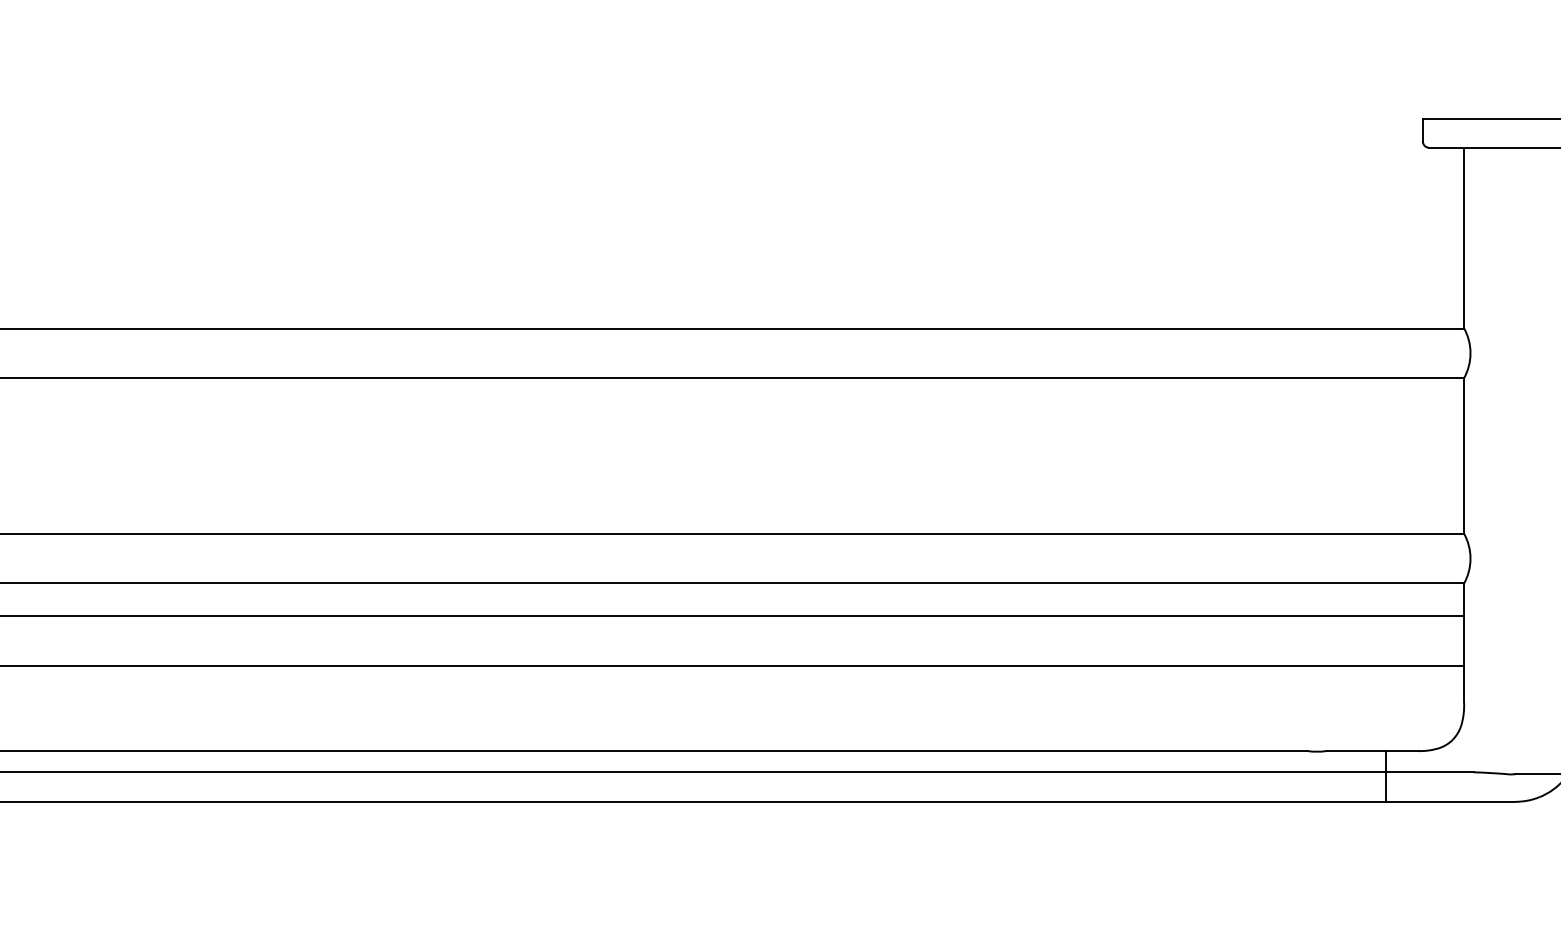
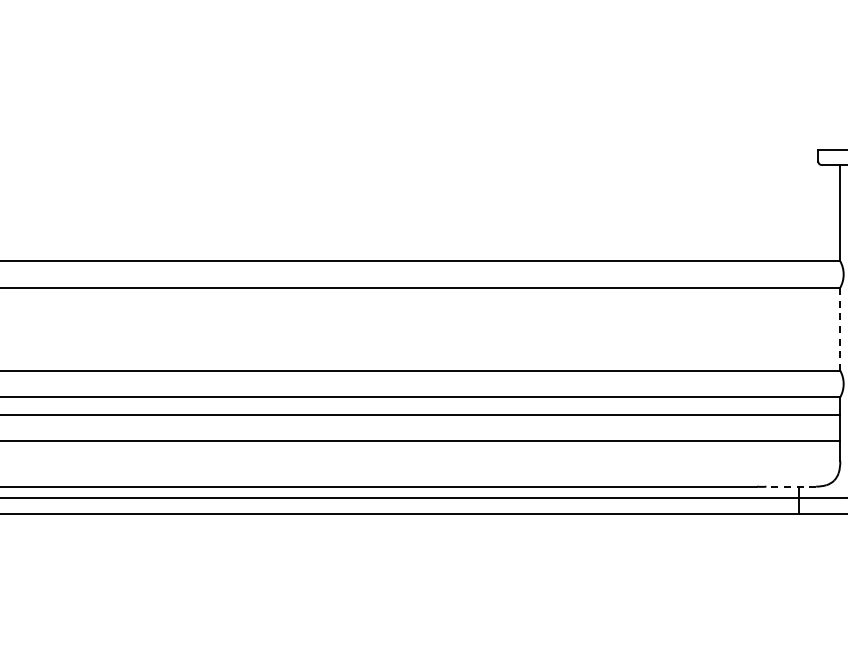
line: (1464, 454) -> (840, 328), solid -> dashed
line: (1372, 750) -> (791, 486), solid -> dashed

